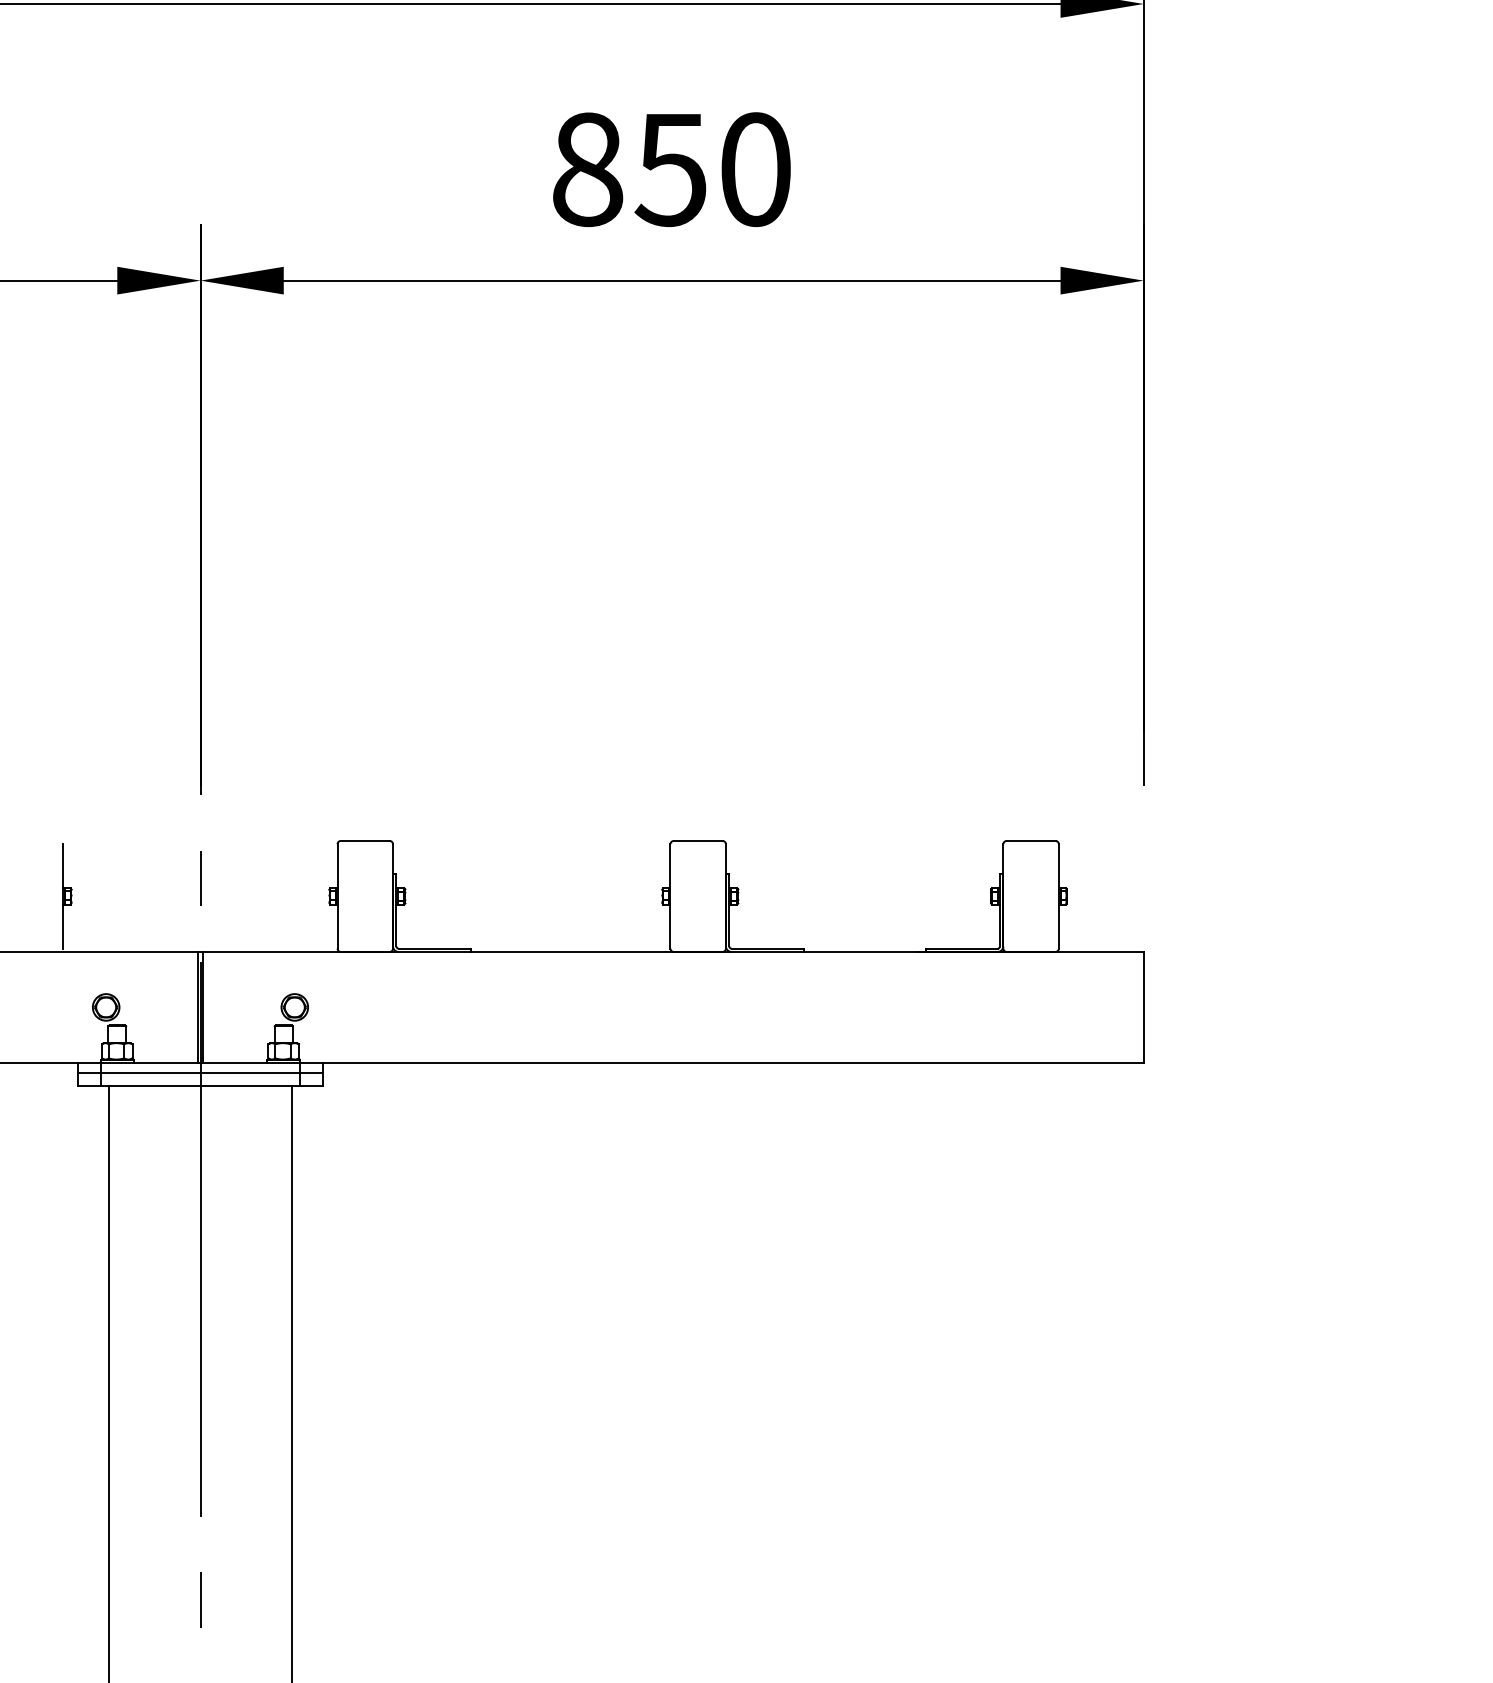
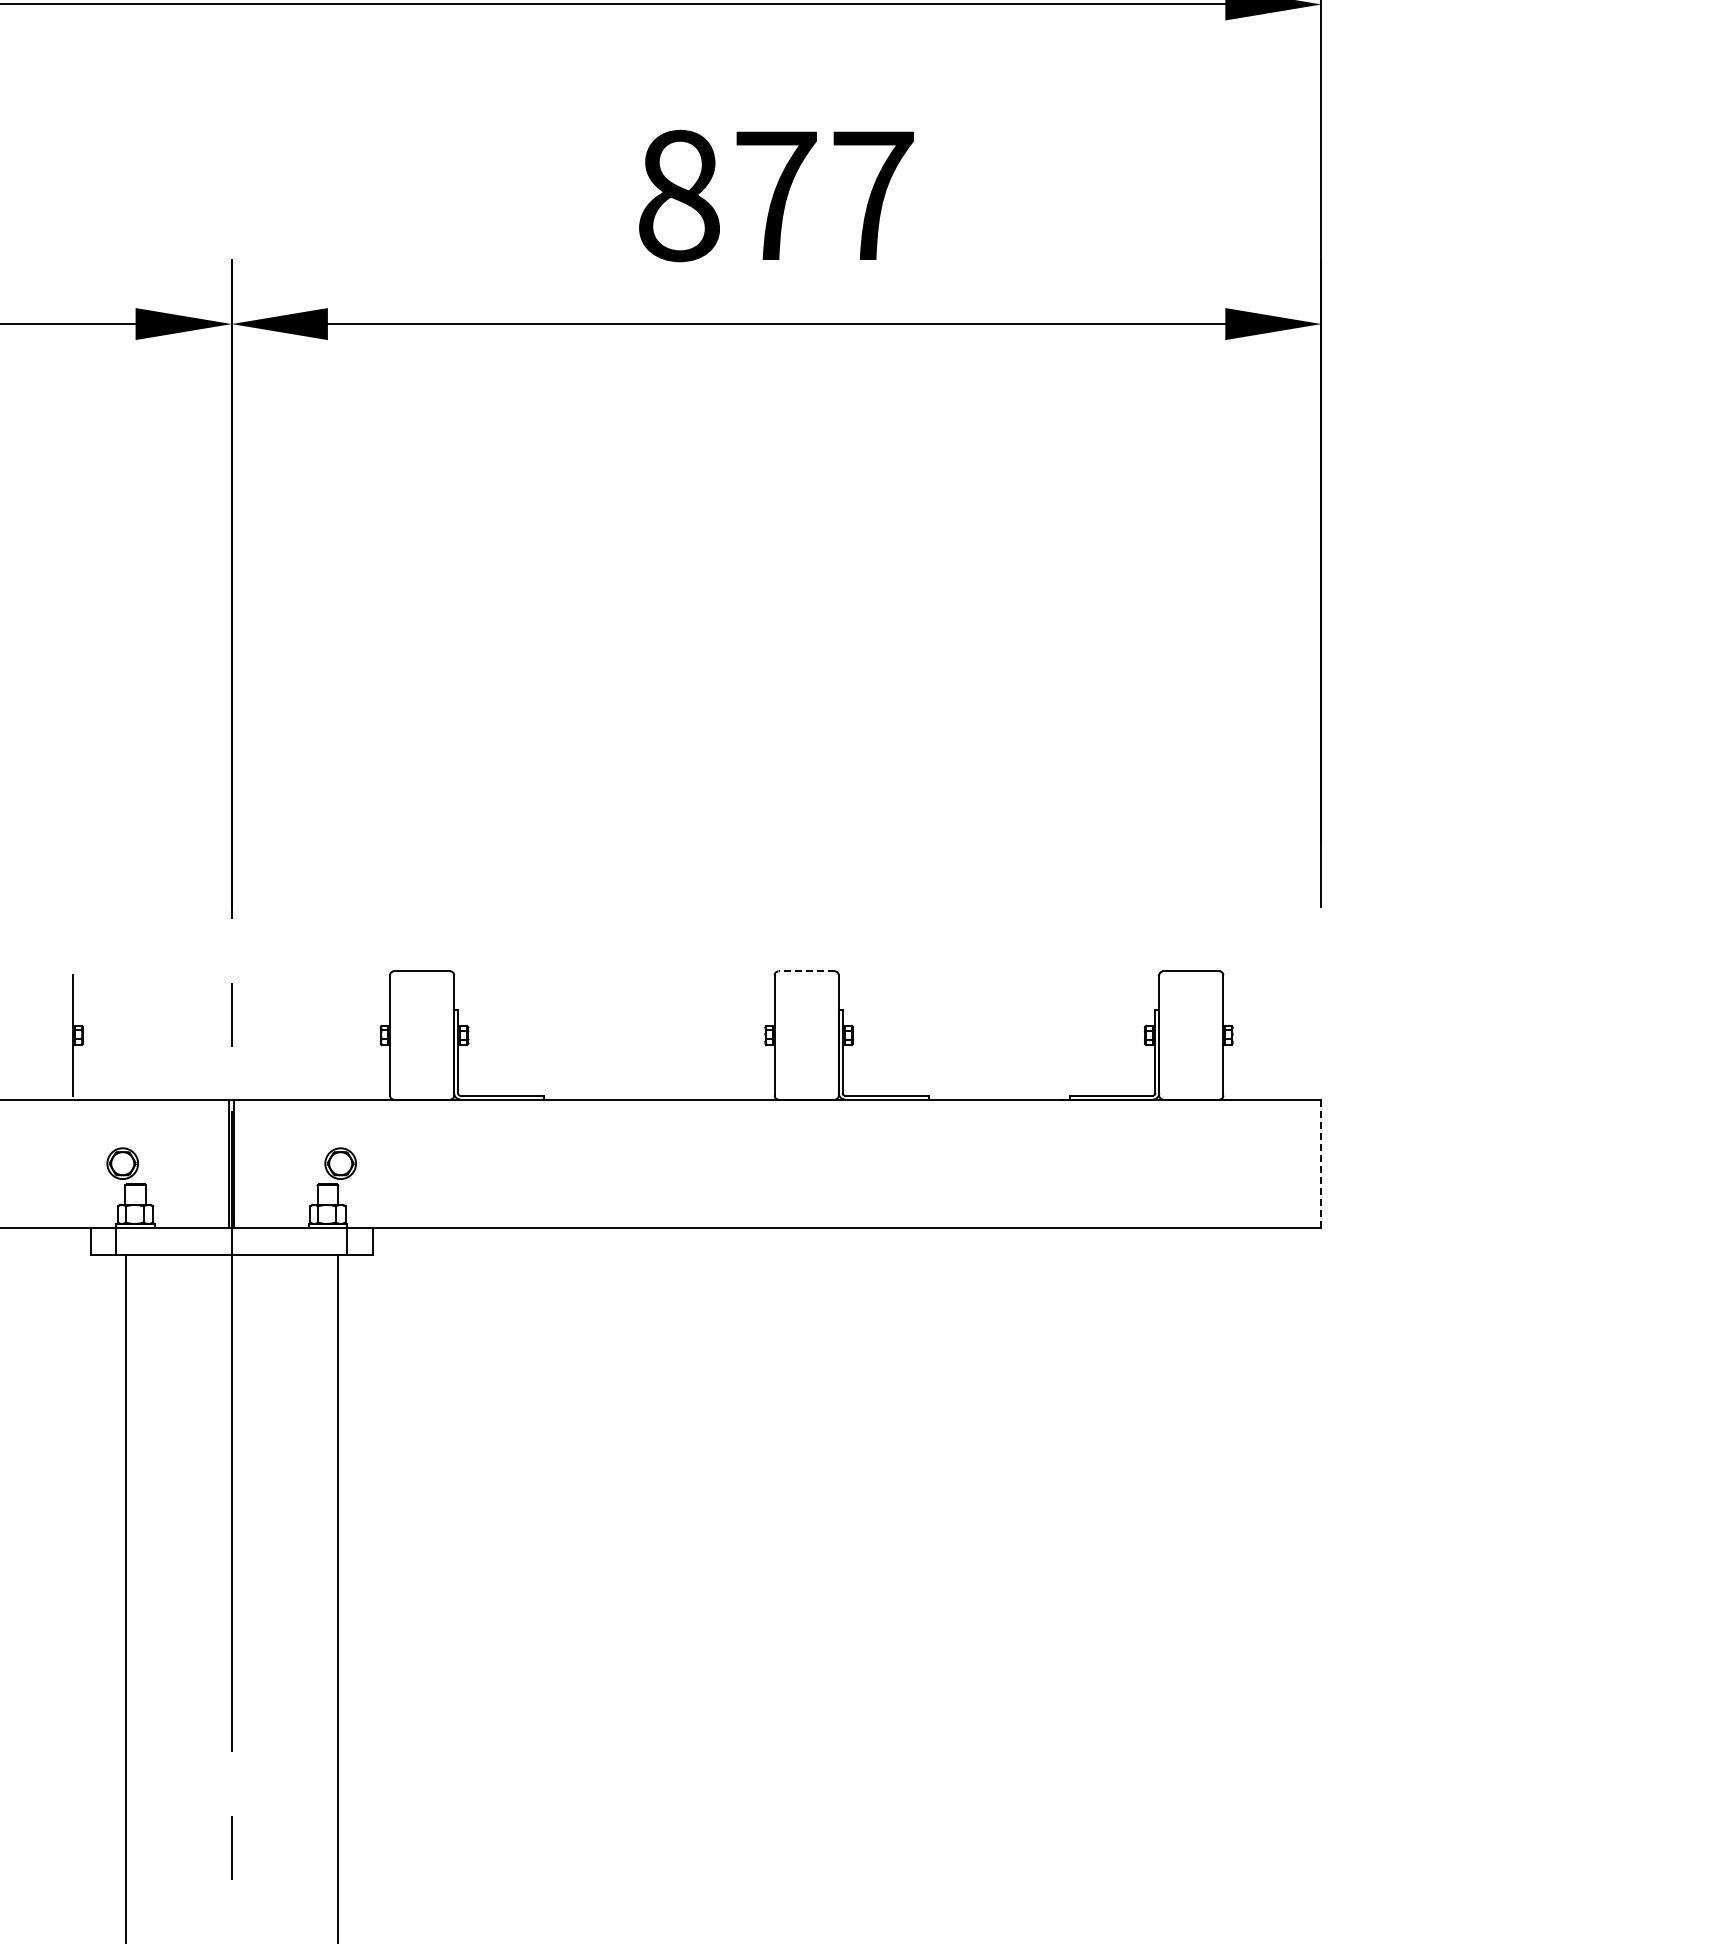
text: (712, 169) -> (823, 195), 850 -> 877
line: (698, 841) -> (806, 971), solid -> dashed
line: (1143, 1007) -> (1321, 1163), solid -> dashed
line: (200, 1073) -> (231, 1239), removed

